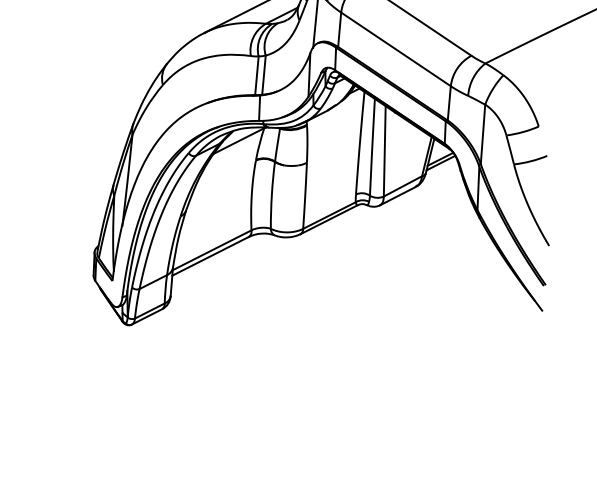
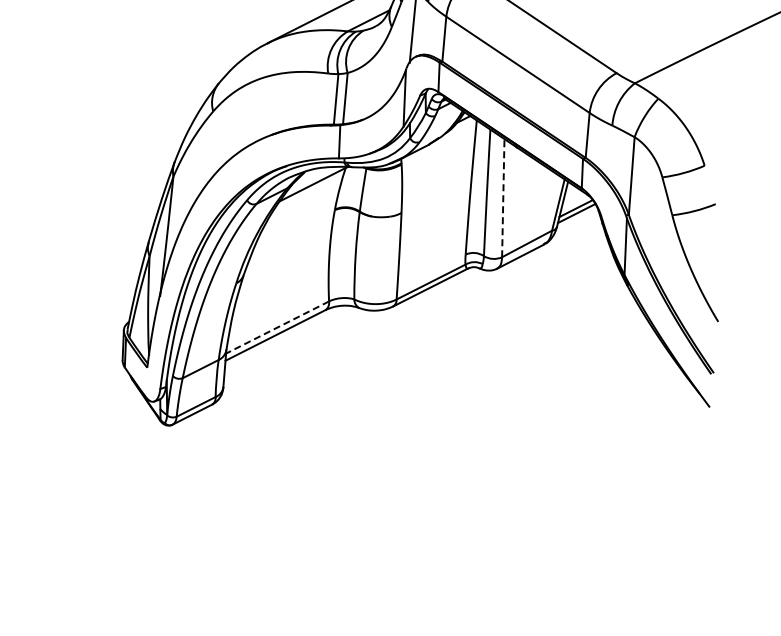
line: (384, 150) -> (503, 197), solid -> dashed
line: (212, 250) -> (277, 327), solid -> dashed

